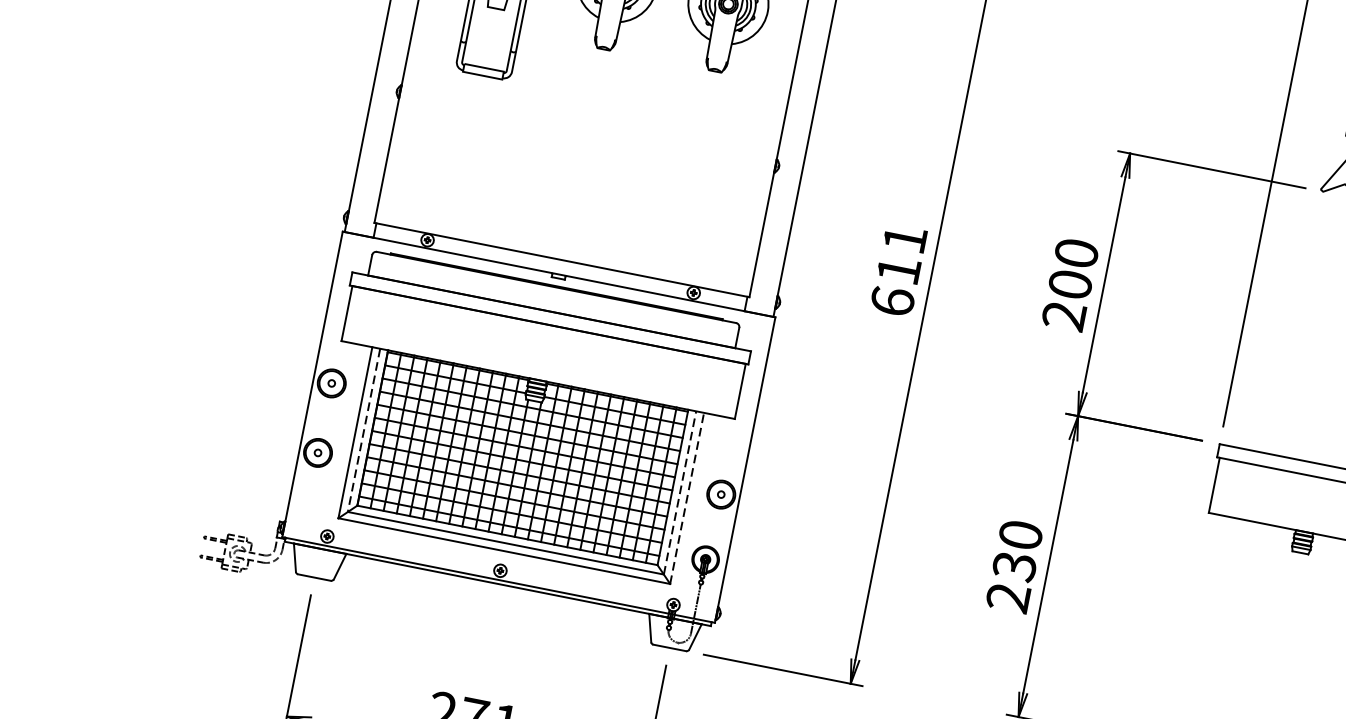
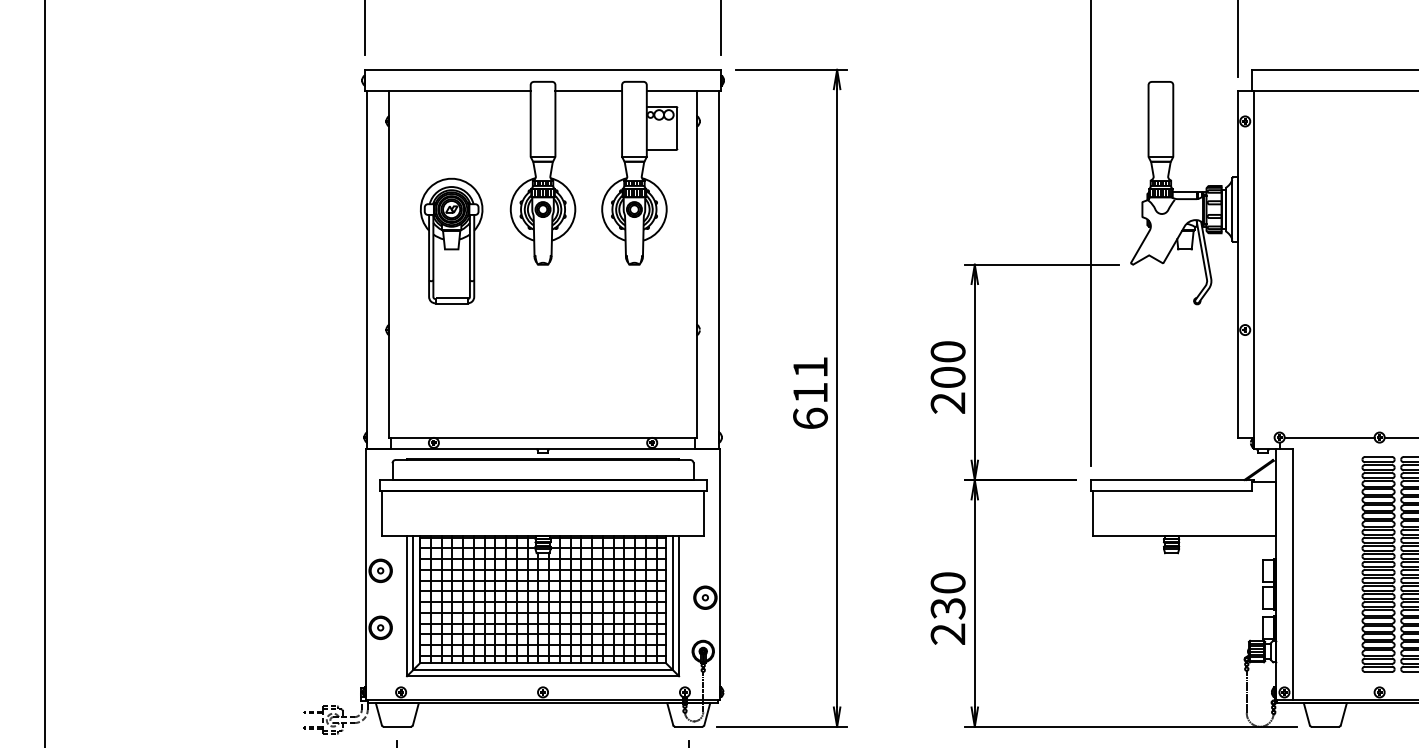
line: (364, 429) -> (413, 602), dashed -> solid
line: (679, 492) -> (672, 602), dashed -> solid
line: (687, 497) -> (679, 605), dashed -> solid

